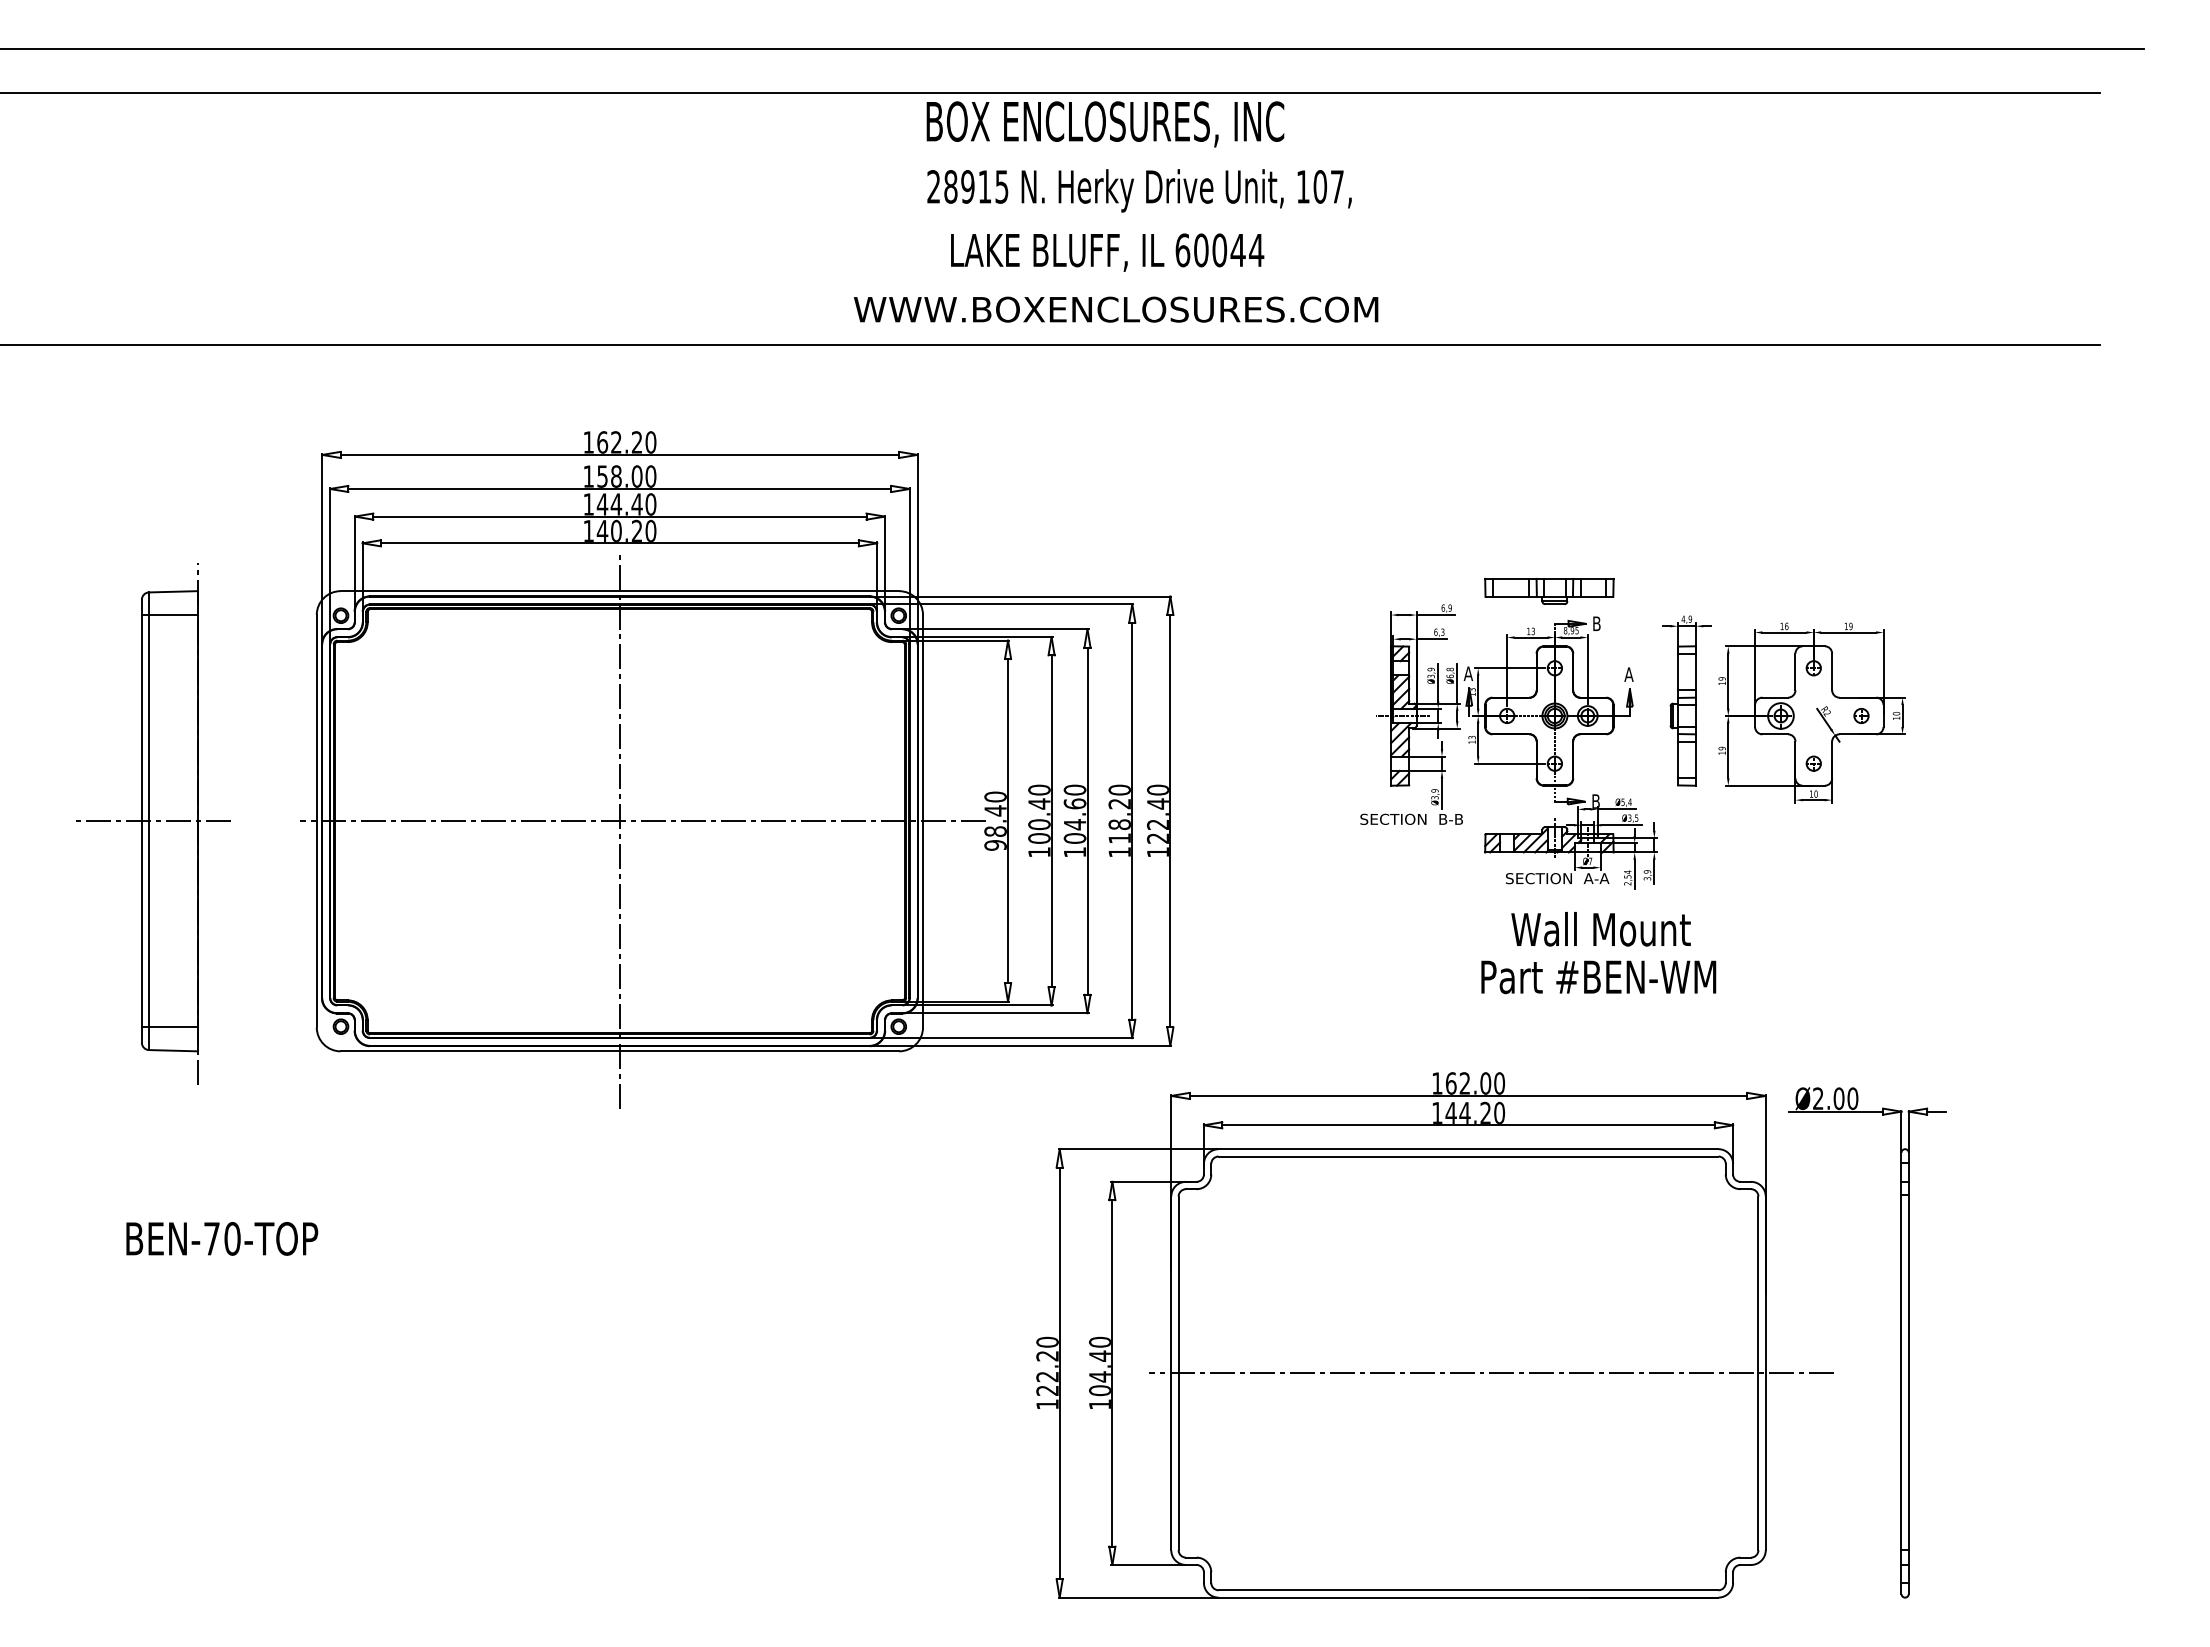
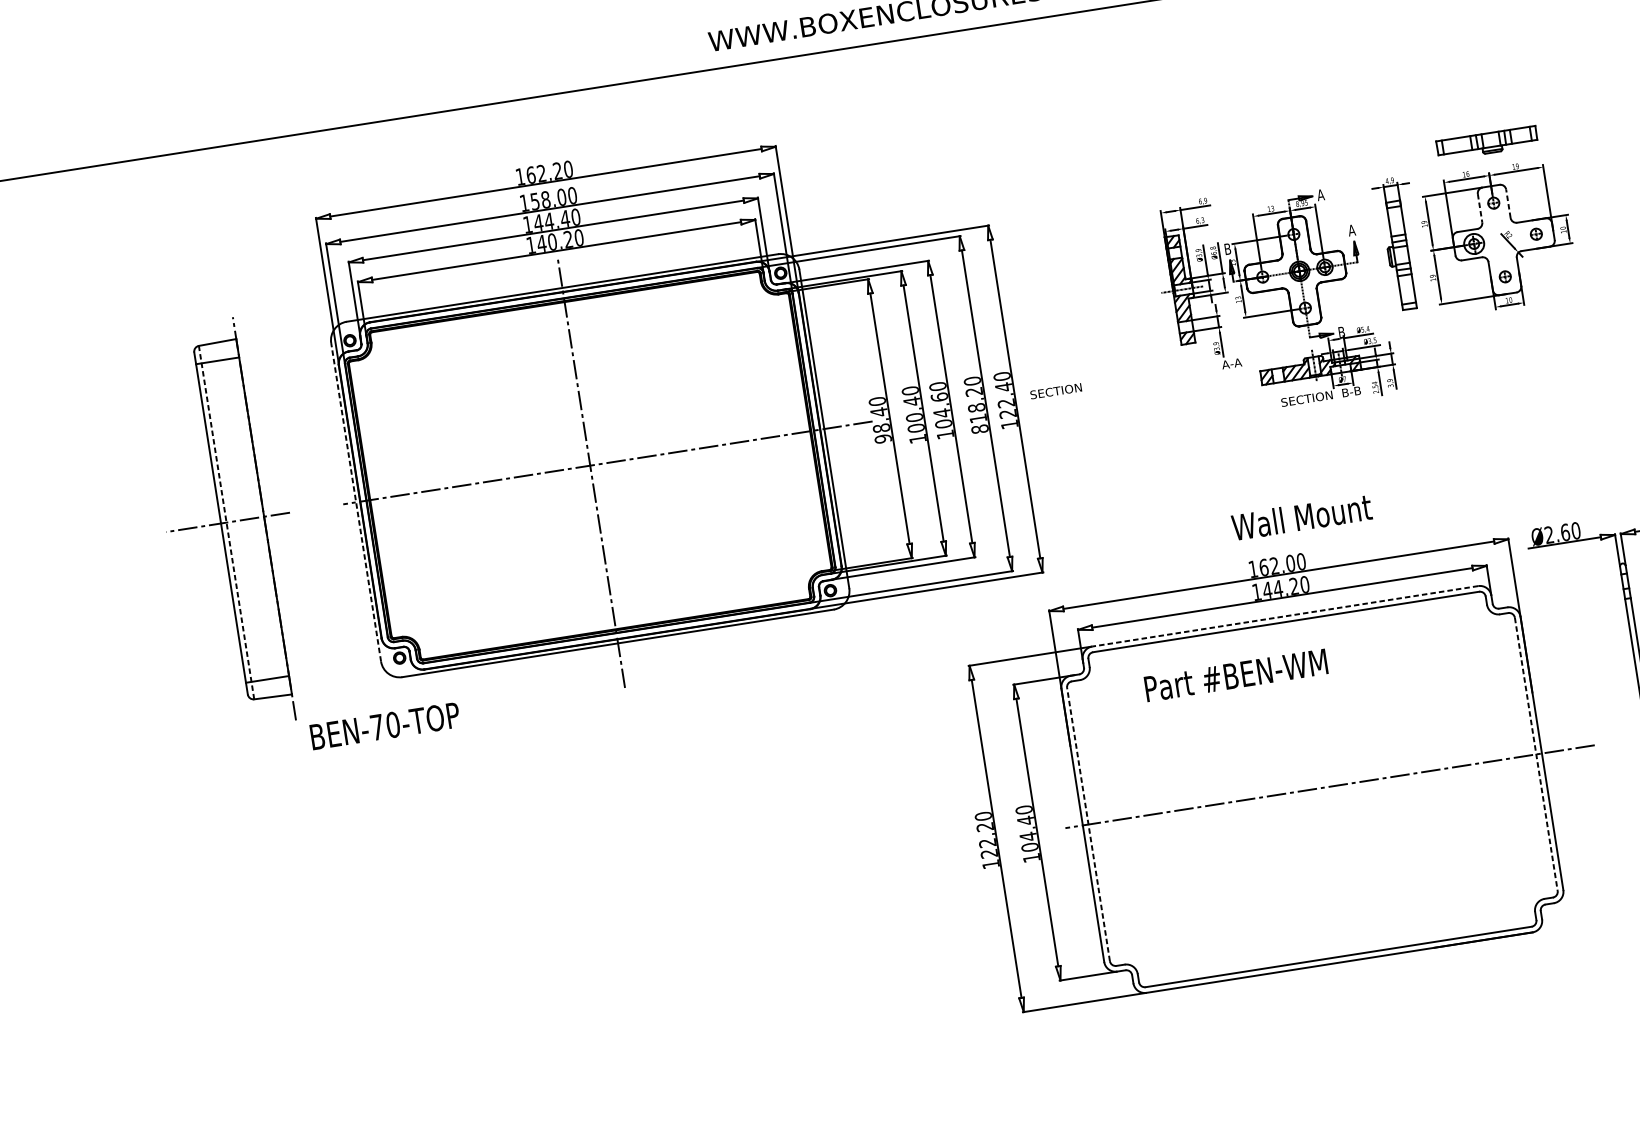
part: (1549, 591) -> (1487, 143), moved
text: (1596, 623) -> (1320, 194), B -> A
line: (1832, 671) -> (1508, 203), solid -> dashed
line: (1795, 672) -> (1480, 208), solid -> dashed
text: (1467, 673) -> (1226, 249), A -> B
text: (1393, 818) -> (1056, 390), moved
text: (1450, 819) -> (1231, 363), B-B -> A-A
line: (316, 820) -> (355, 501), solid -> dashed
line: (149, 821) -> (226, 522), solid -> dashed
text: (1119, 852) -> (979, 429), 118.20 -> 818.20
text: (1596, 878) -> (1351, 391), A-A -> B-B
text: (1600, 929) -> (1301, 517), moved
text: (1598, 977) -> (1236, 675), moved
text: (1838, 1098) -> (1564, 532), Ø2.00 -> Ø2.60
line: (1468, 1149) -> (1285, 616), solid -> dashed
text: (222, 1238) -> (385, 725), moved
line: (1178, 1373) -> (1088, 824), solid -> dashed
line: (1758, 1373) -> (1536, 754), solid -> dashed

